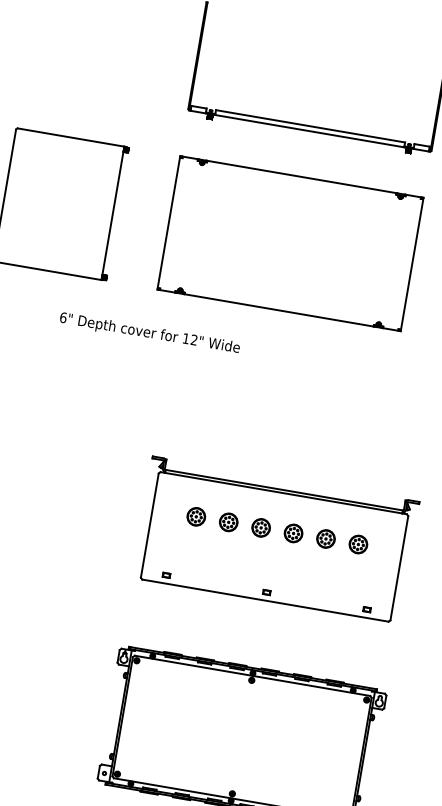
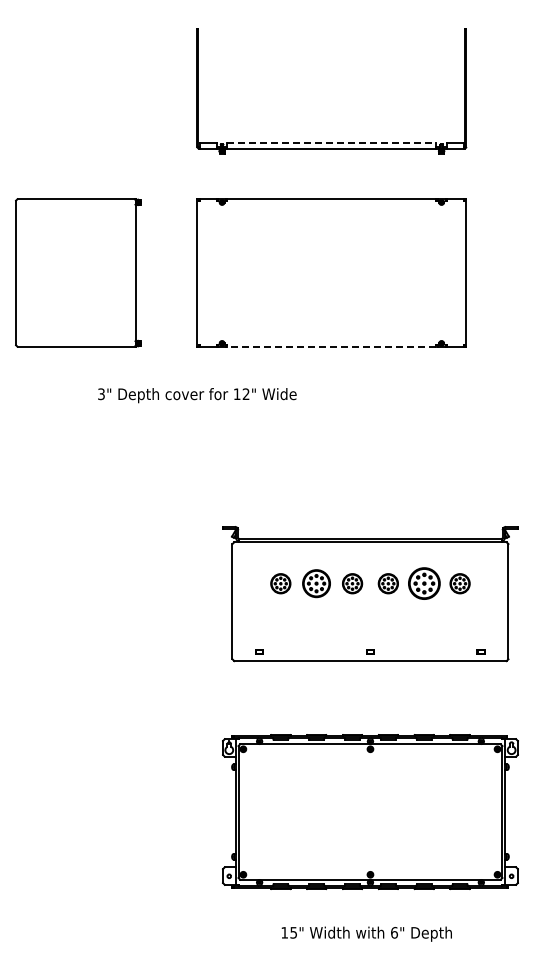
line: (310, 126) -> (331, 143), solid -> dashed
line: (278, 310) -> (331, 346), solid -> dashed
text: (63, 317) -> (101, 394), 6" -> 3"
part: (228, 522) -> (316, 583), size x1.4
part: (325, 538) -> (423, 583), size x1.6

